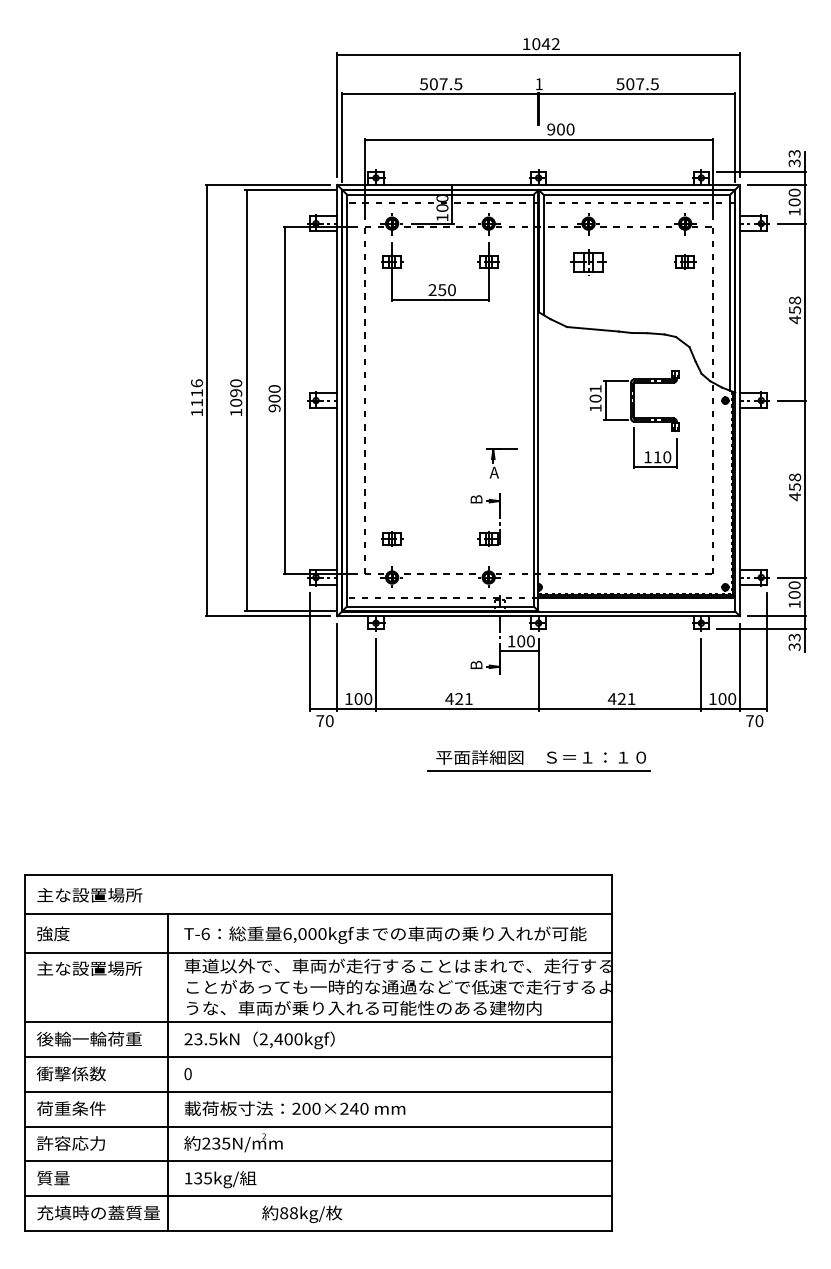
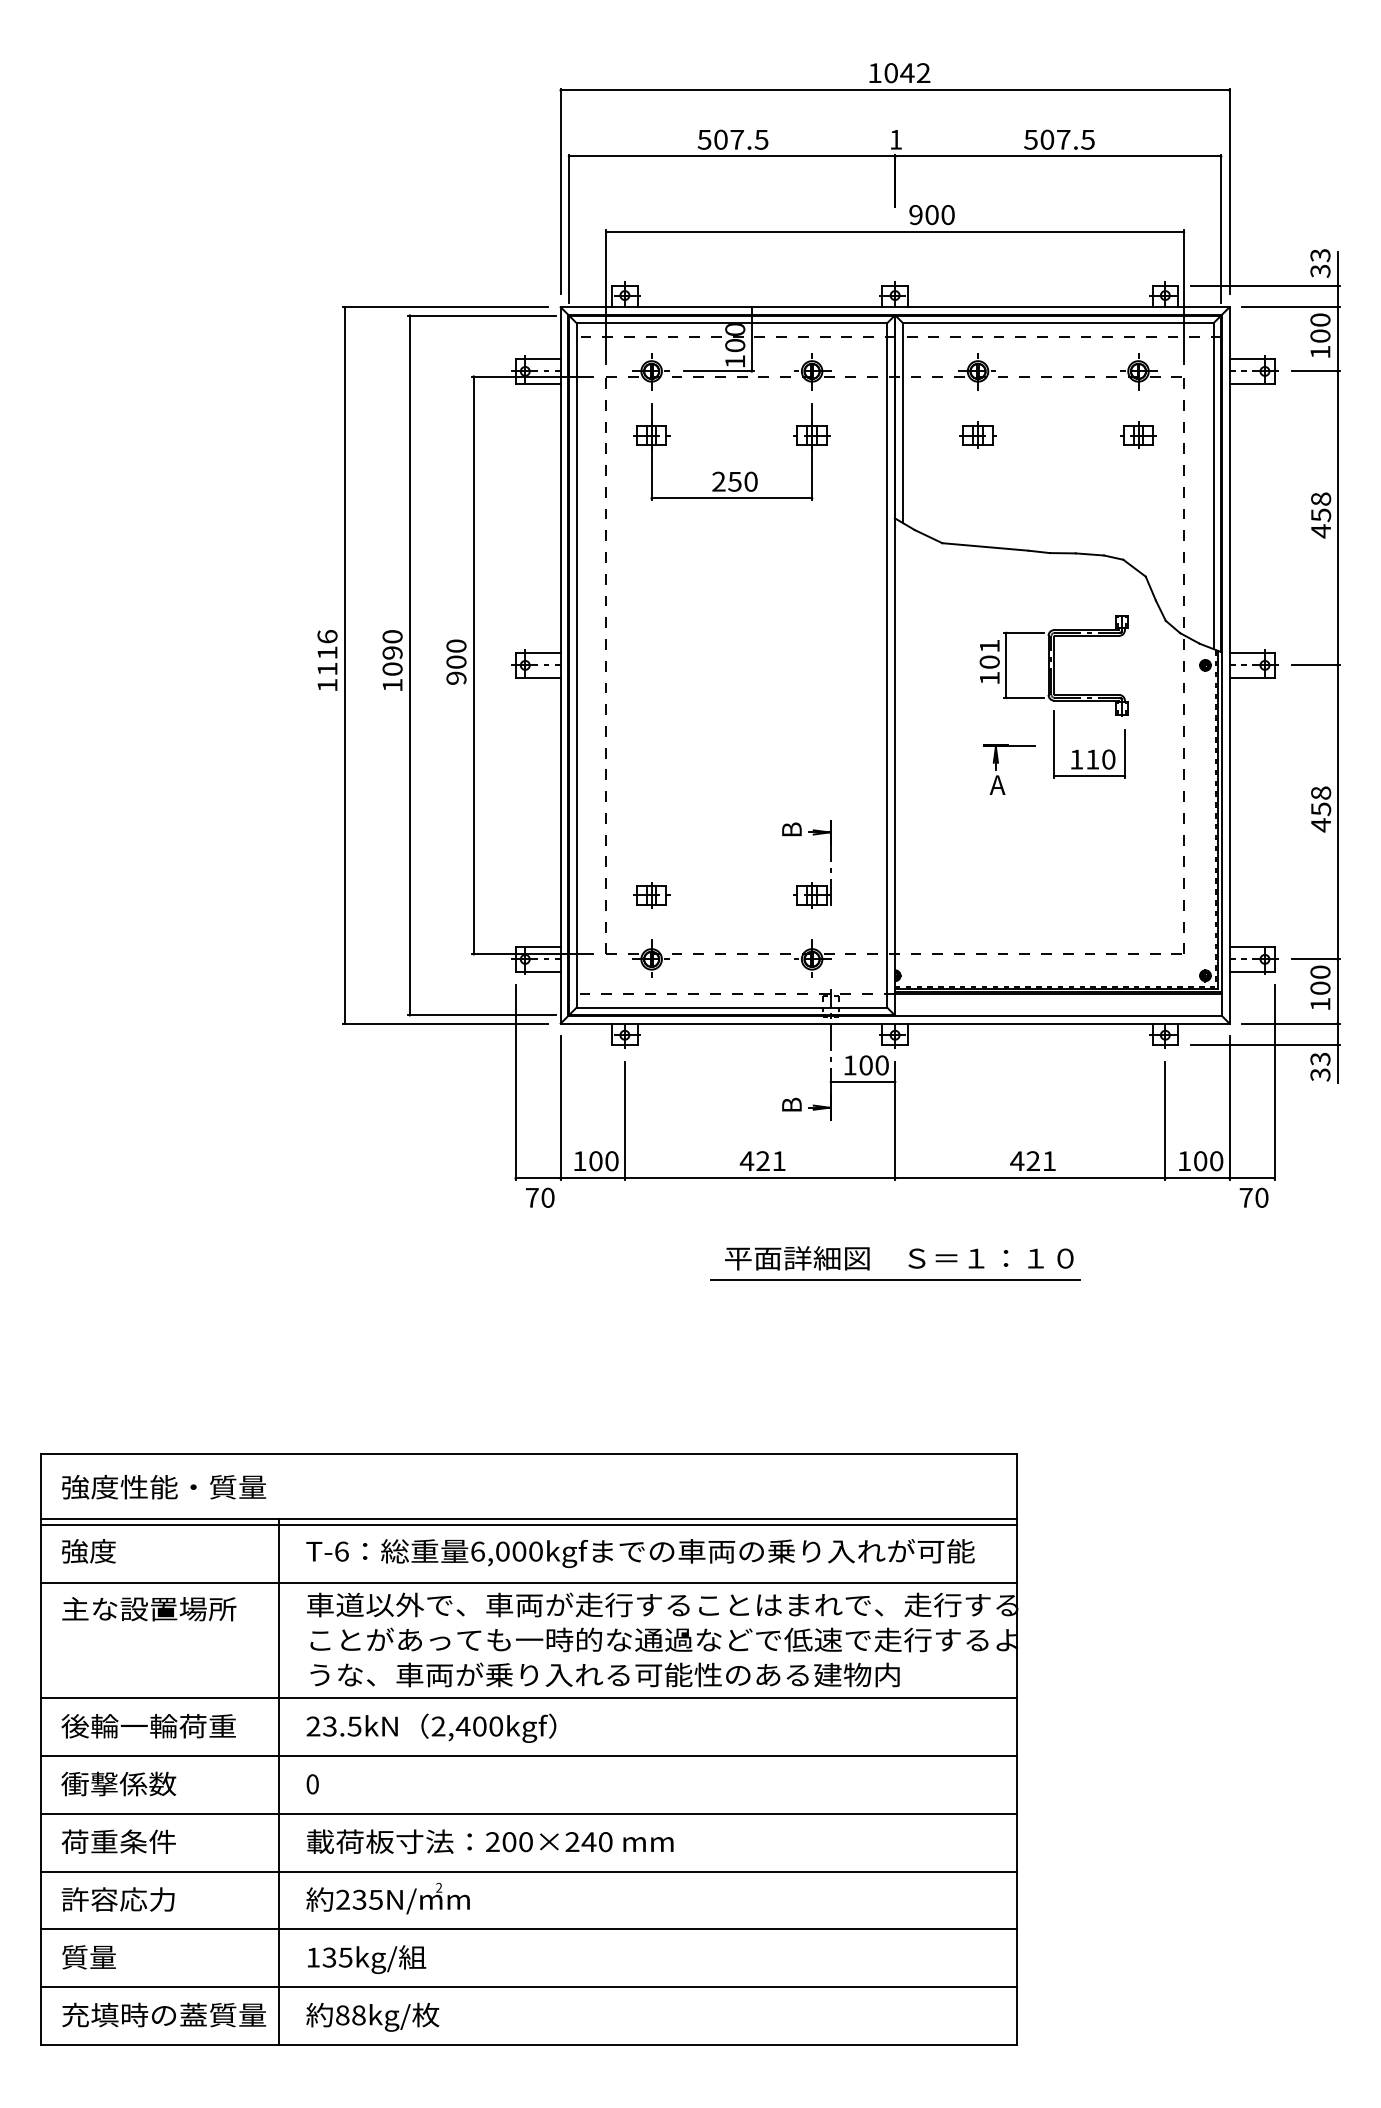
part: (588, 261) -> (977, 434), size x0.62
part: (495, 459) -> (999, 763), moved
text: (98, 894) -> (163, 1485), 主な設置場所 -> 強度性能・質量
line: (318, 918) -> (529, 1525), added
text: (302, 1213) -> (373, 2015), moved

